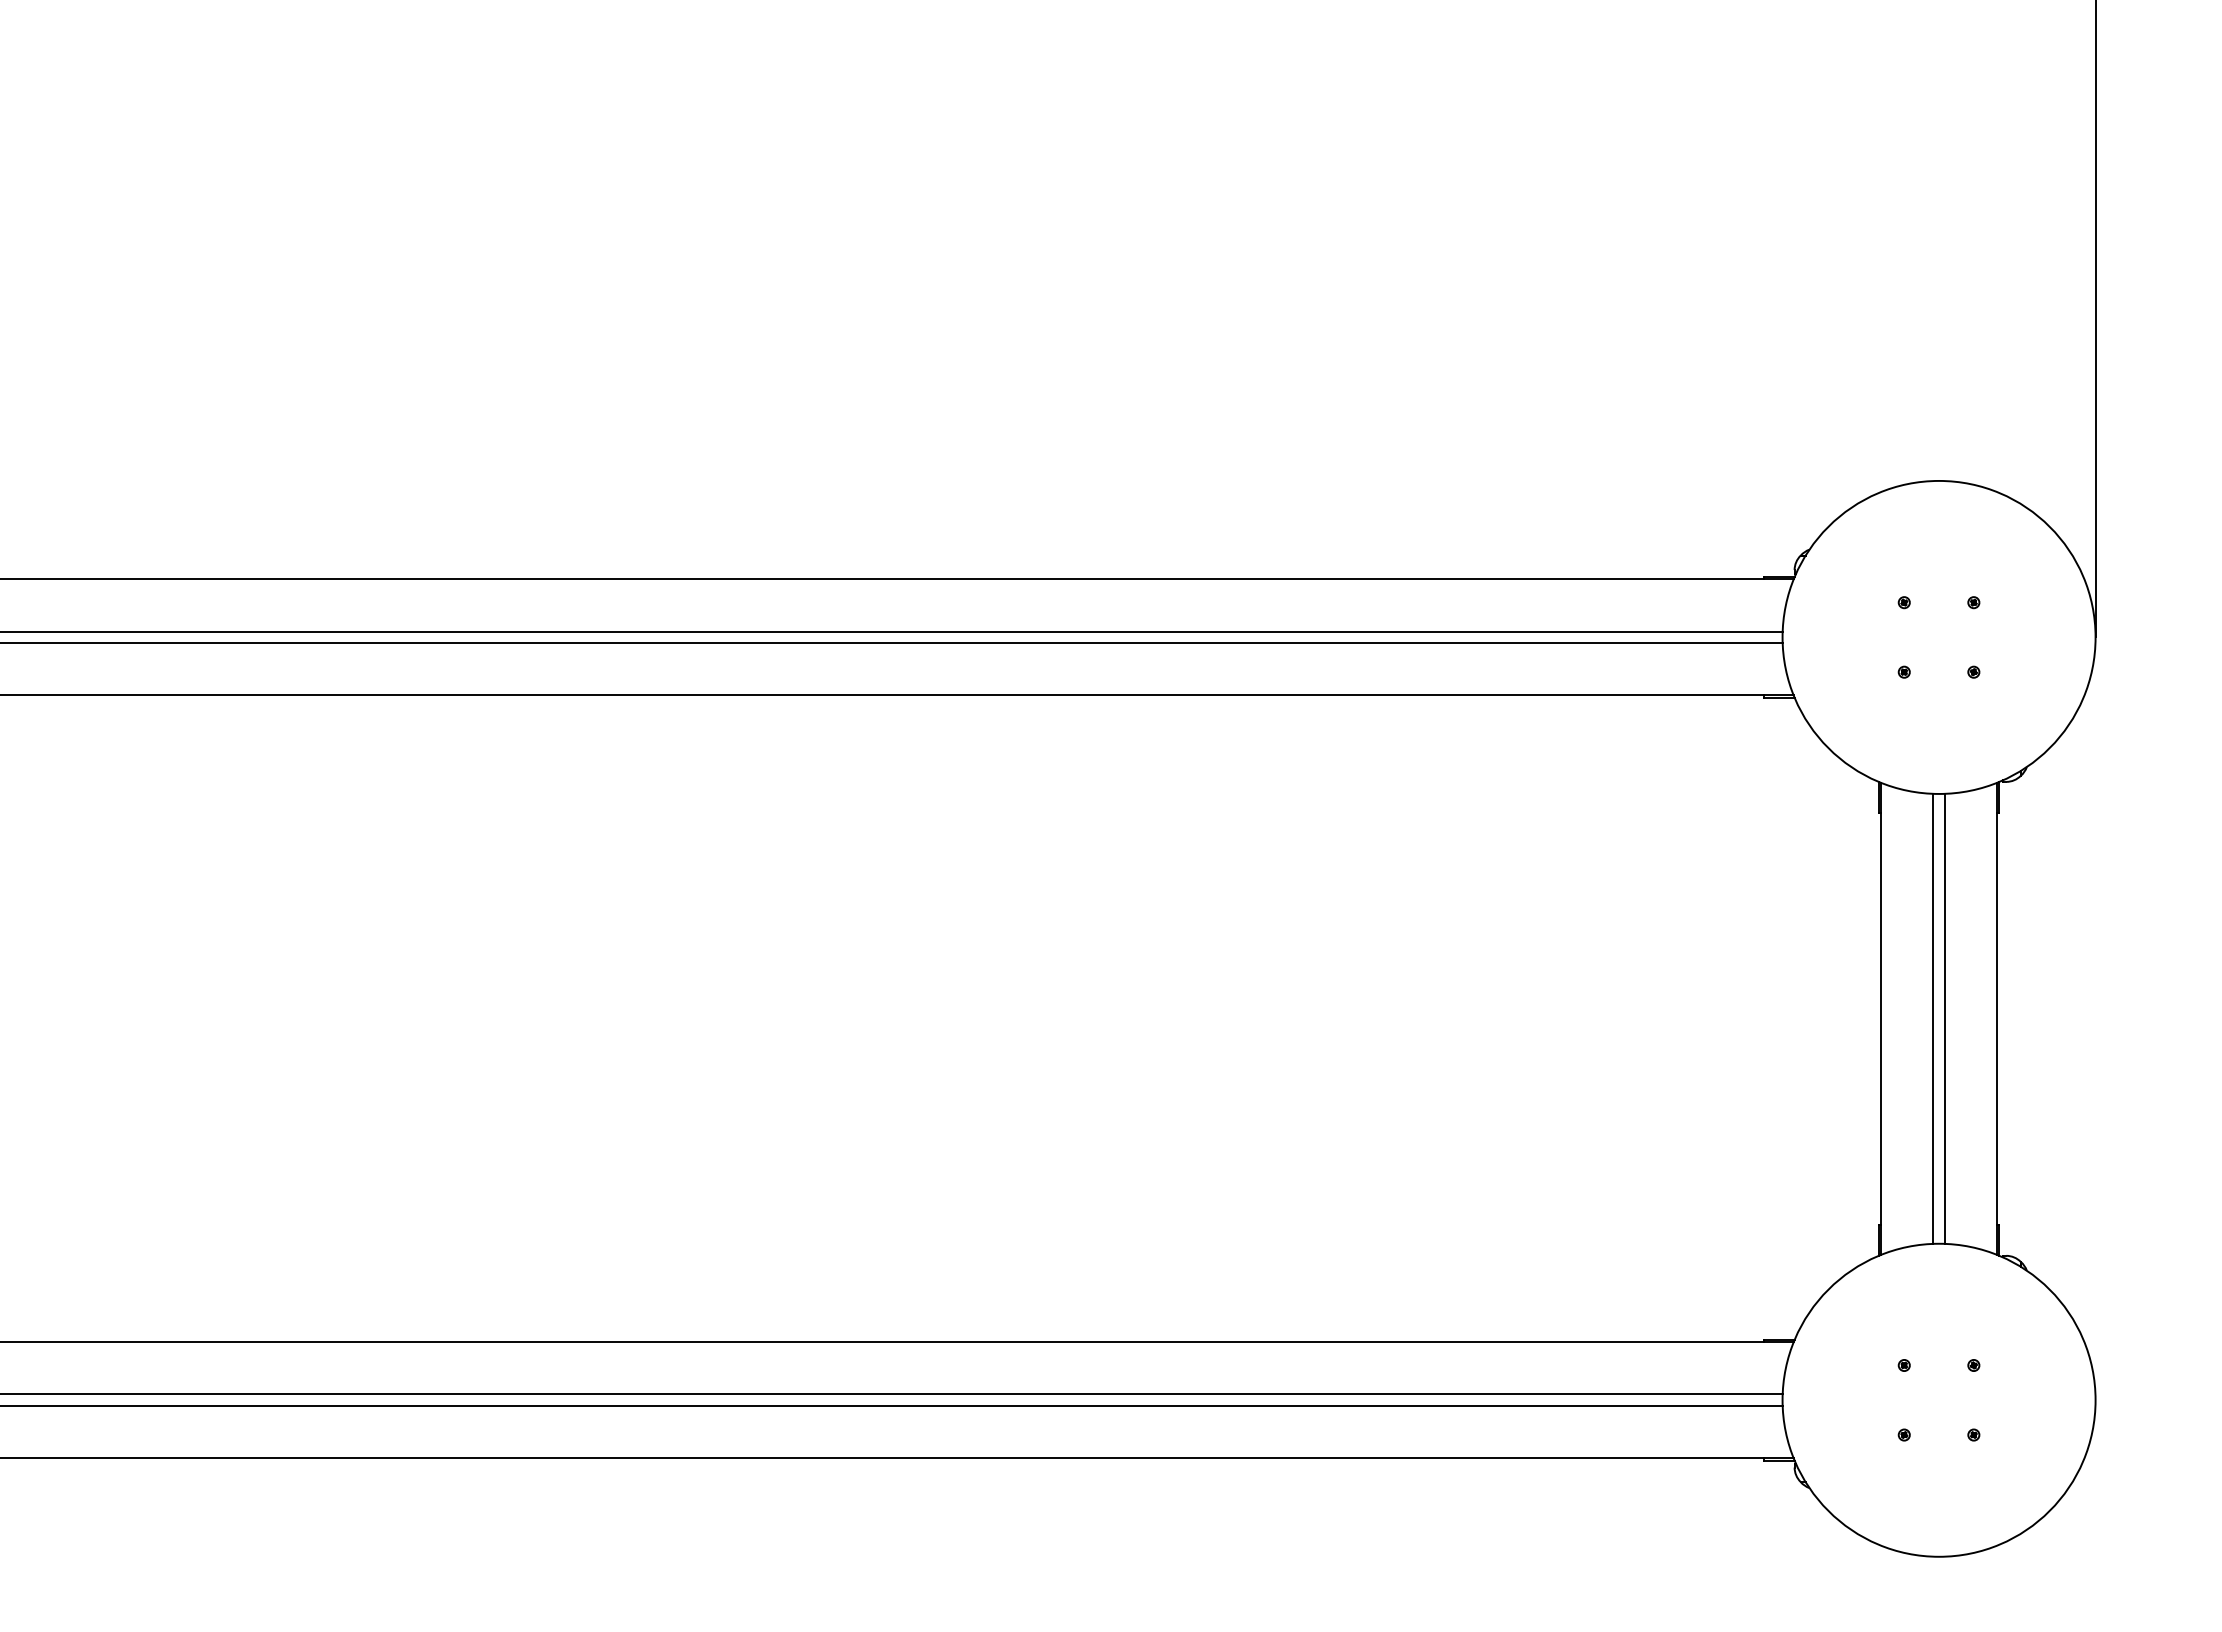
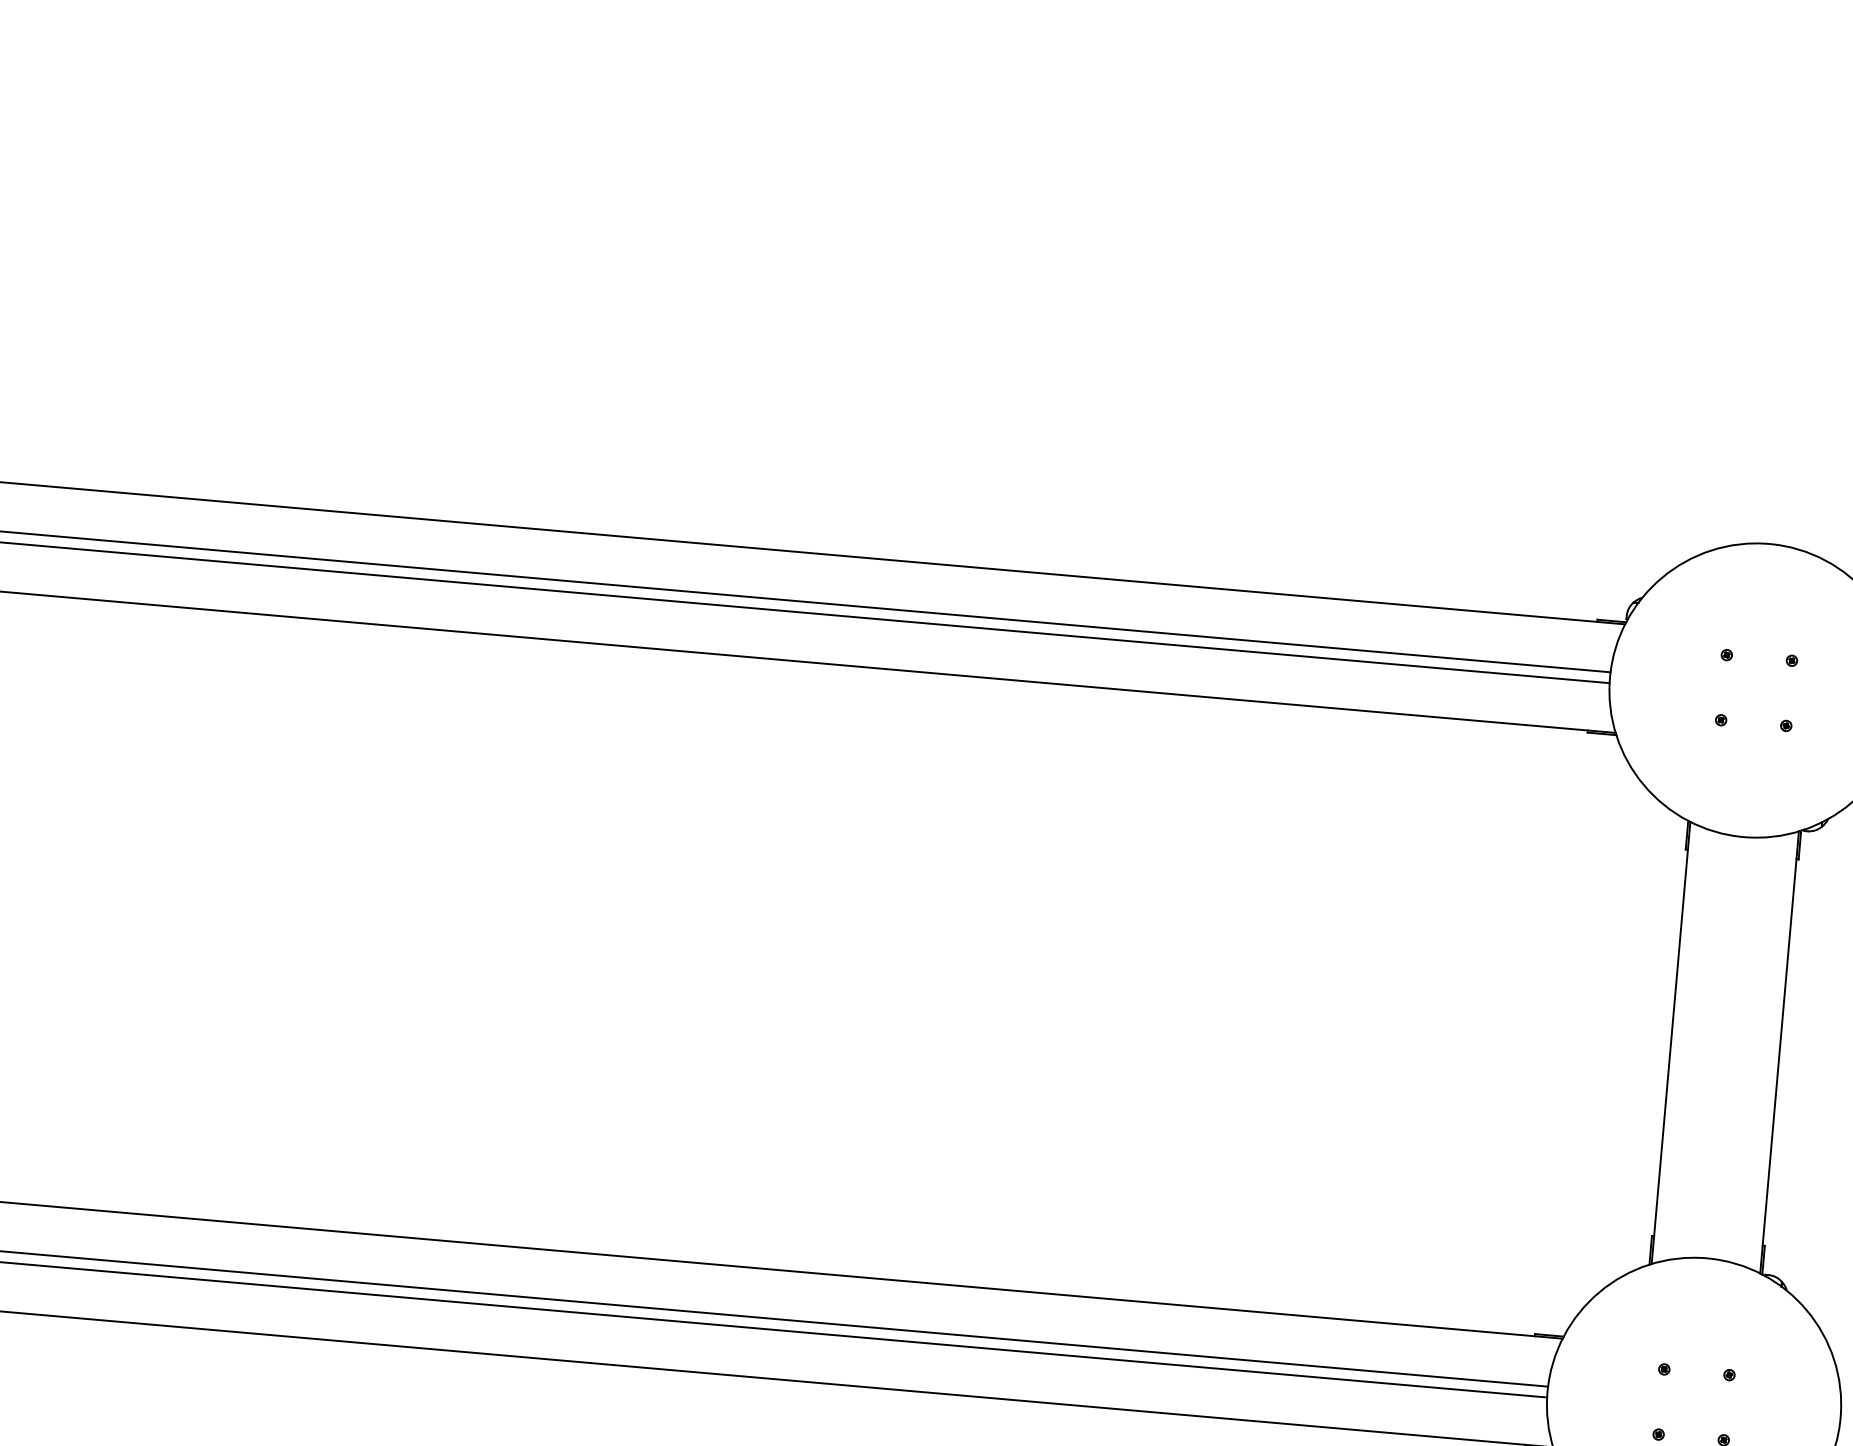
line: (1933, 1018) -> (1720, 1046), removed
line: (1944, 1018) -> (1730, 1047), removed

